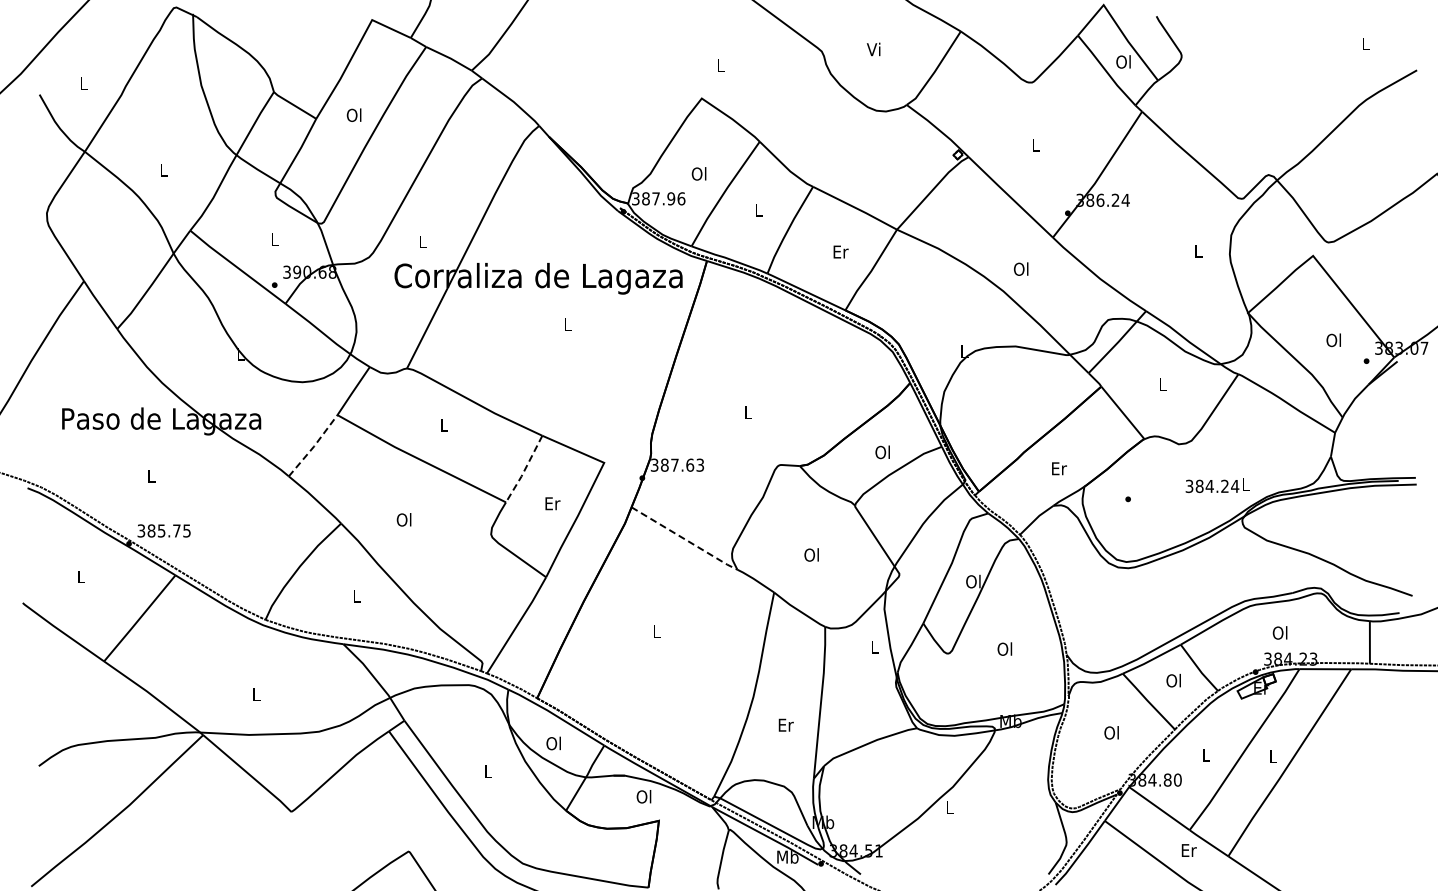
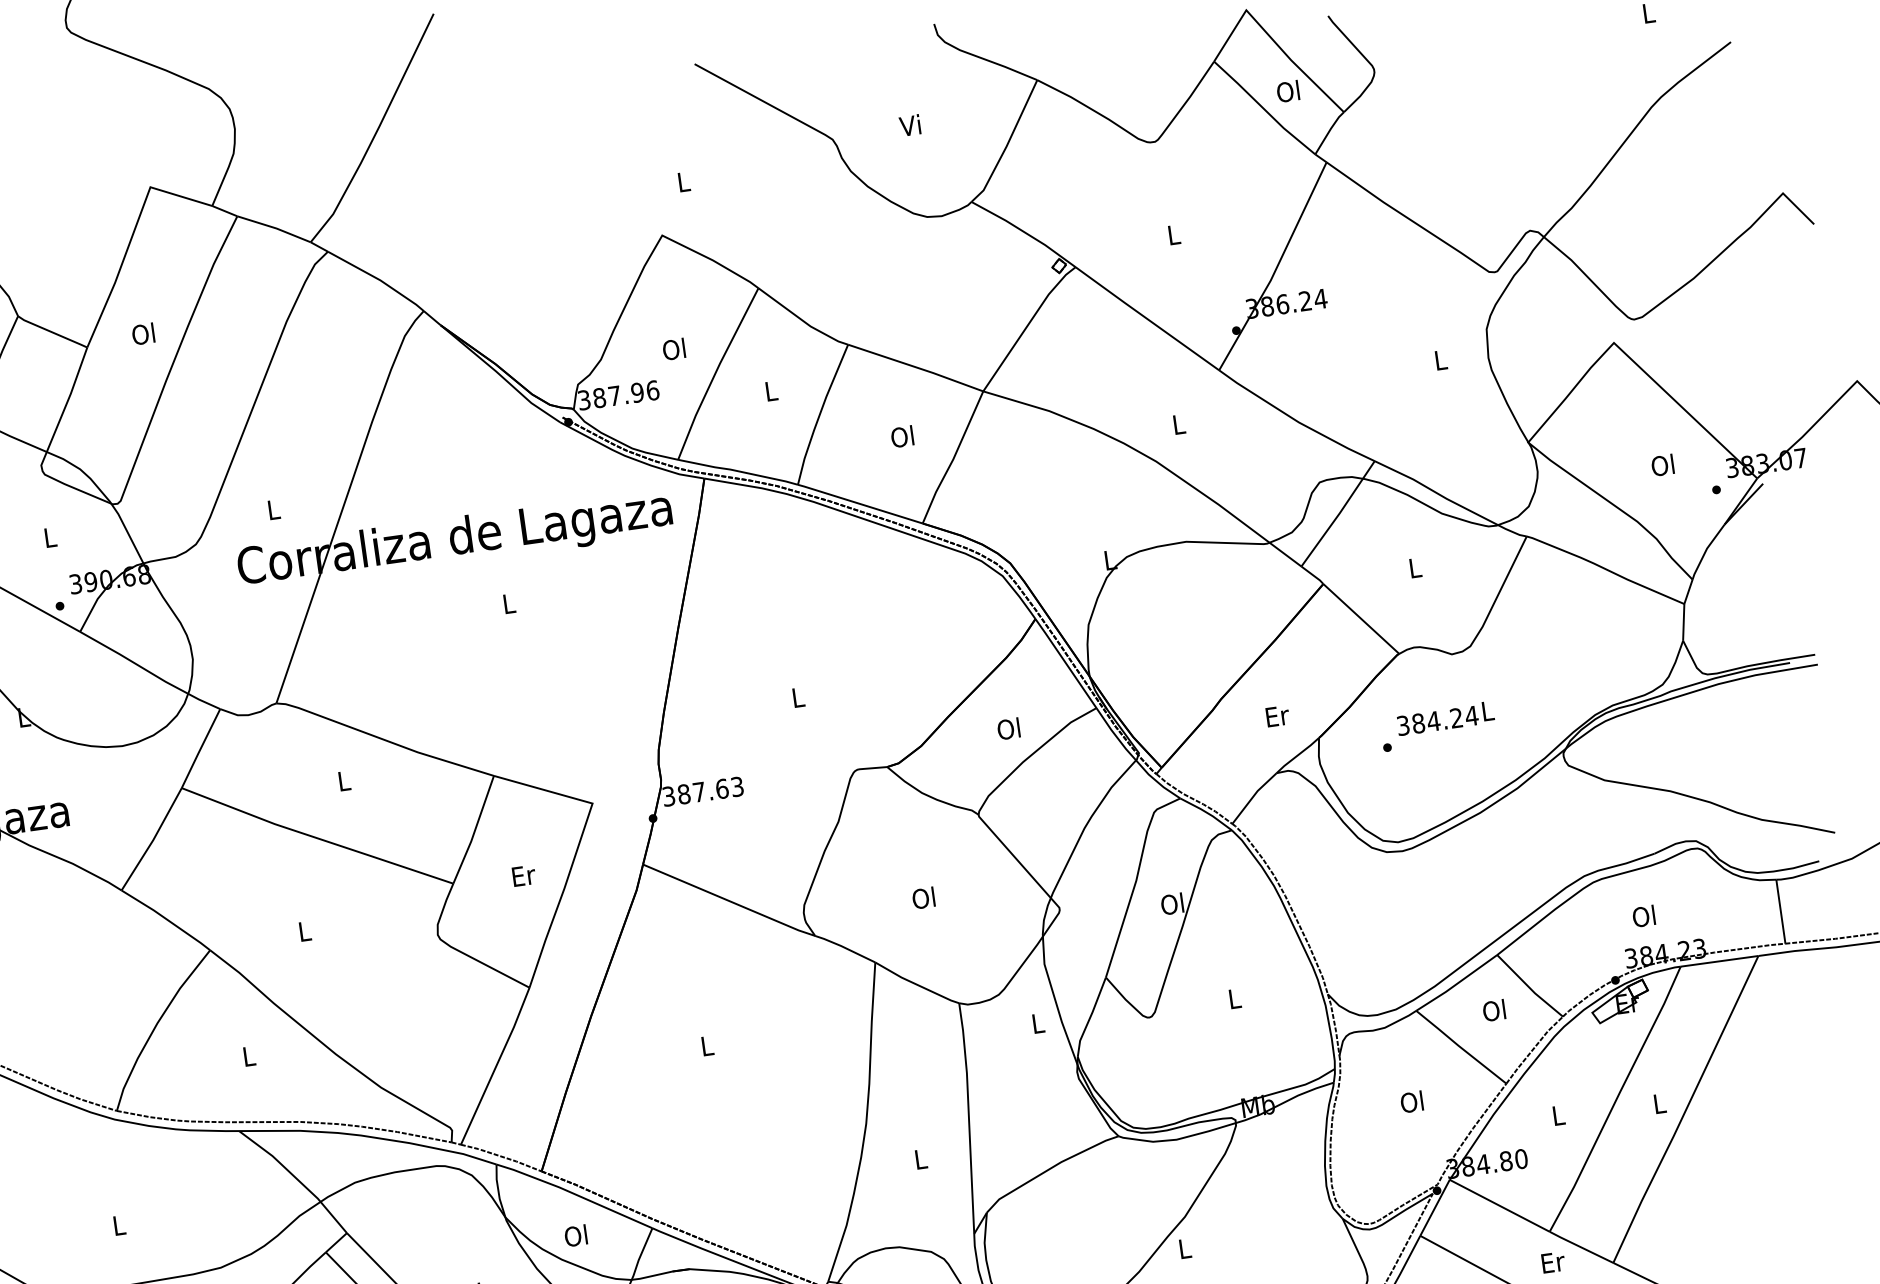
text: (840, 251) -> (902, 436), Er -> Ol
text: (1020, 268) -> (1176, 423), Ol -> L
line: (314, 446) -> (153, 840), dashed -> solid
line: (524, 470) -> (474, 831), dashed -> solid
text: (1217, 485) -> (1445, 718), moved
text: (403, 519) -> (302, 931), Ol -> L
line: (685, 539) -> (730, 901), dashed -> solid
text: (1004, 648) -> (1233, 997), Ol -> L
text: (785, 724) -> (920, 1158), Er -> L

